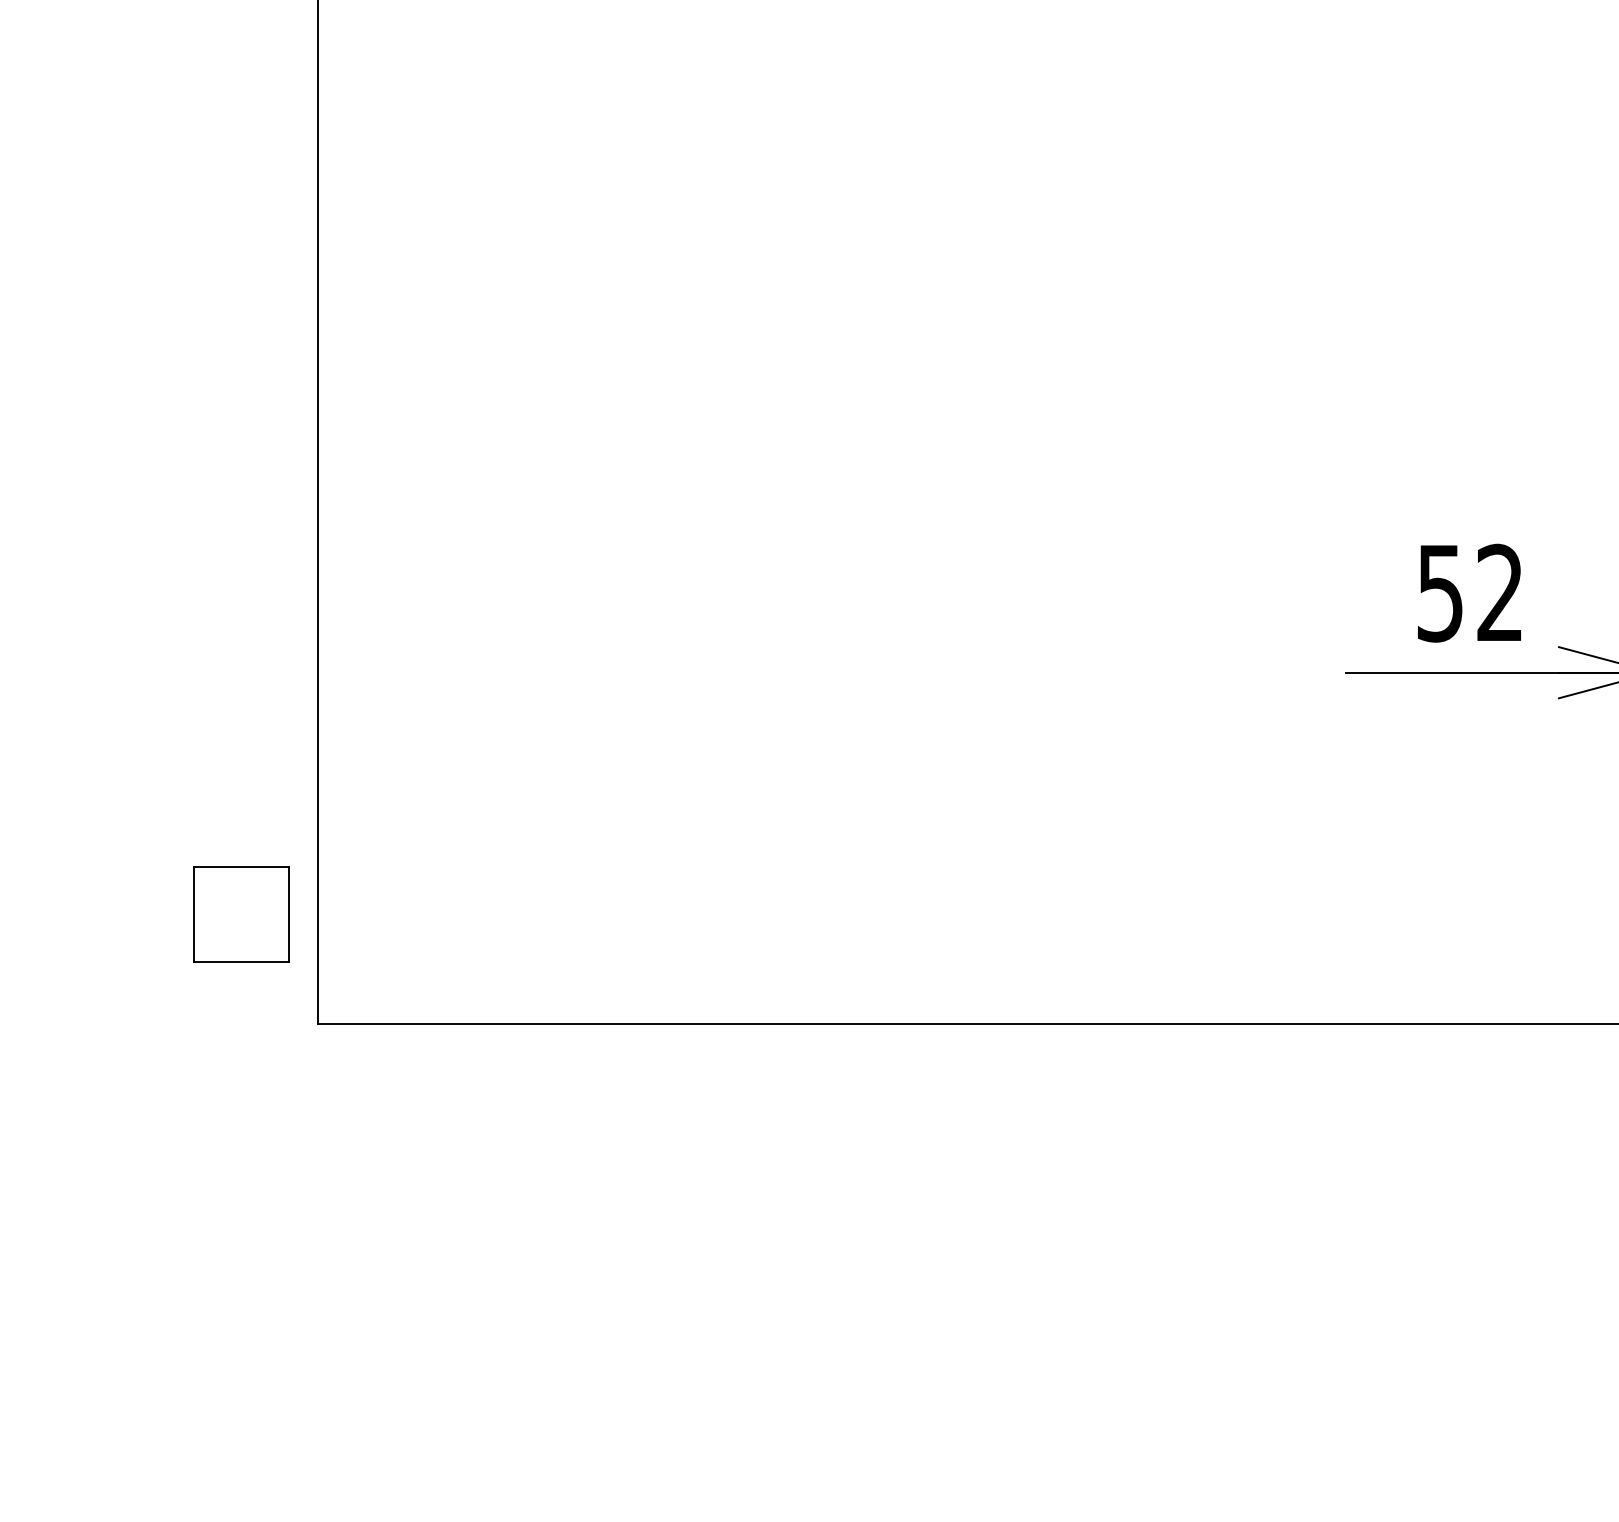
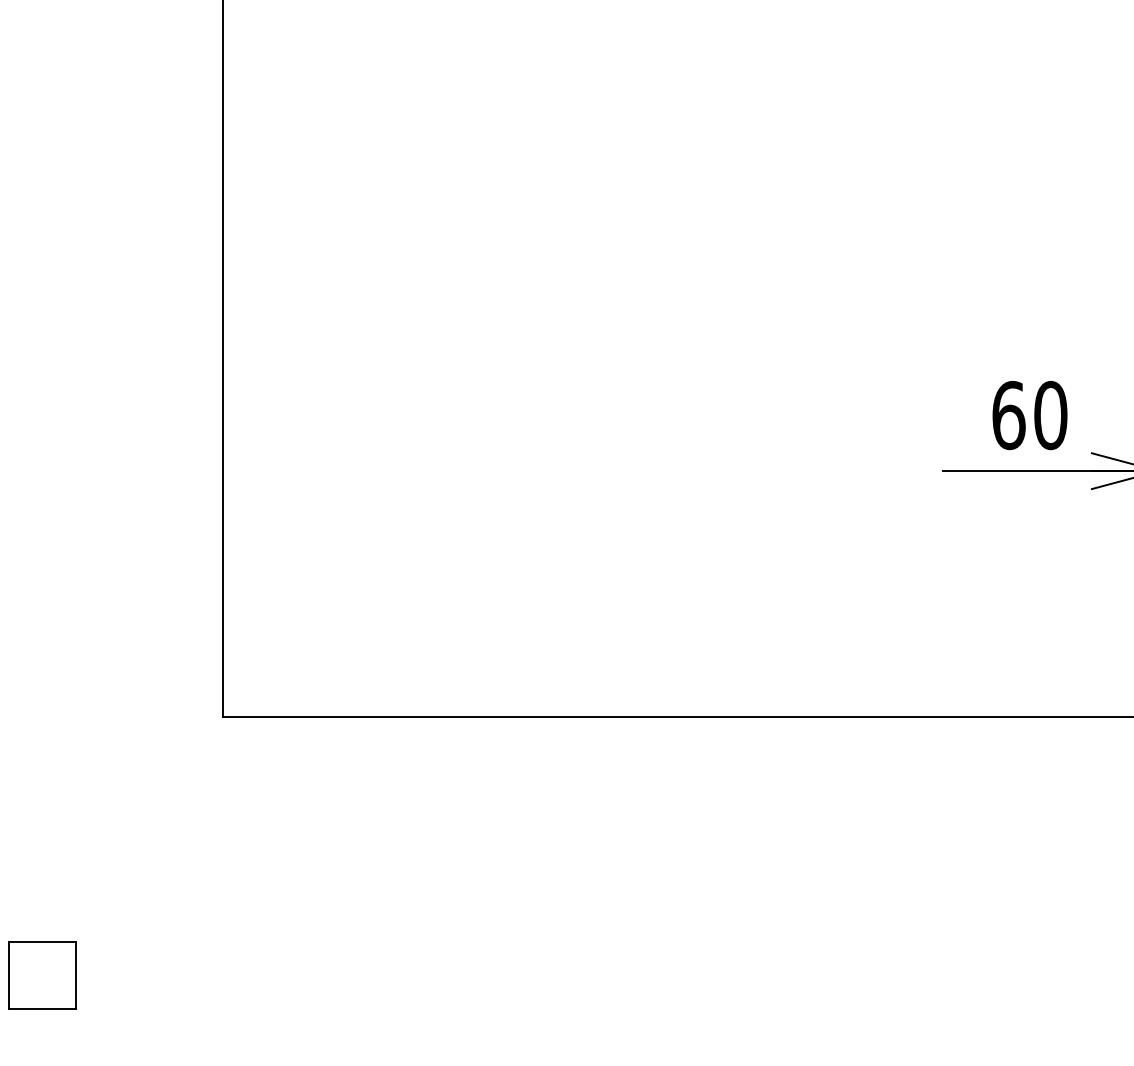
text: (1470, 592) -> (1029, 414), 52 -> 60
part: (241, 914) -> (42, 975), moved

